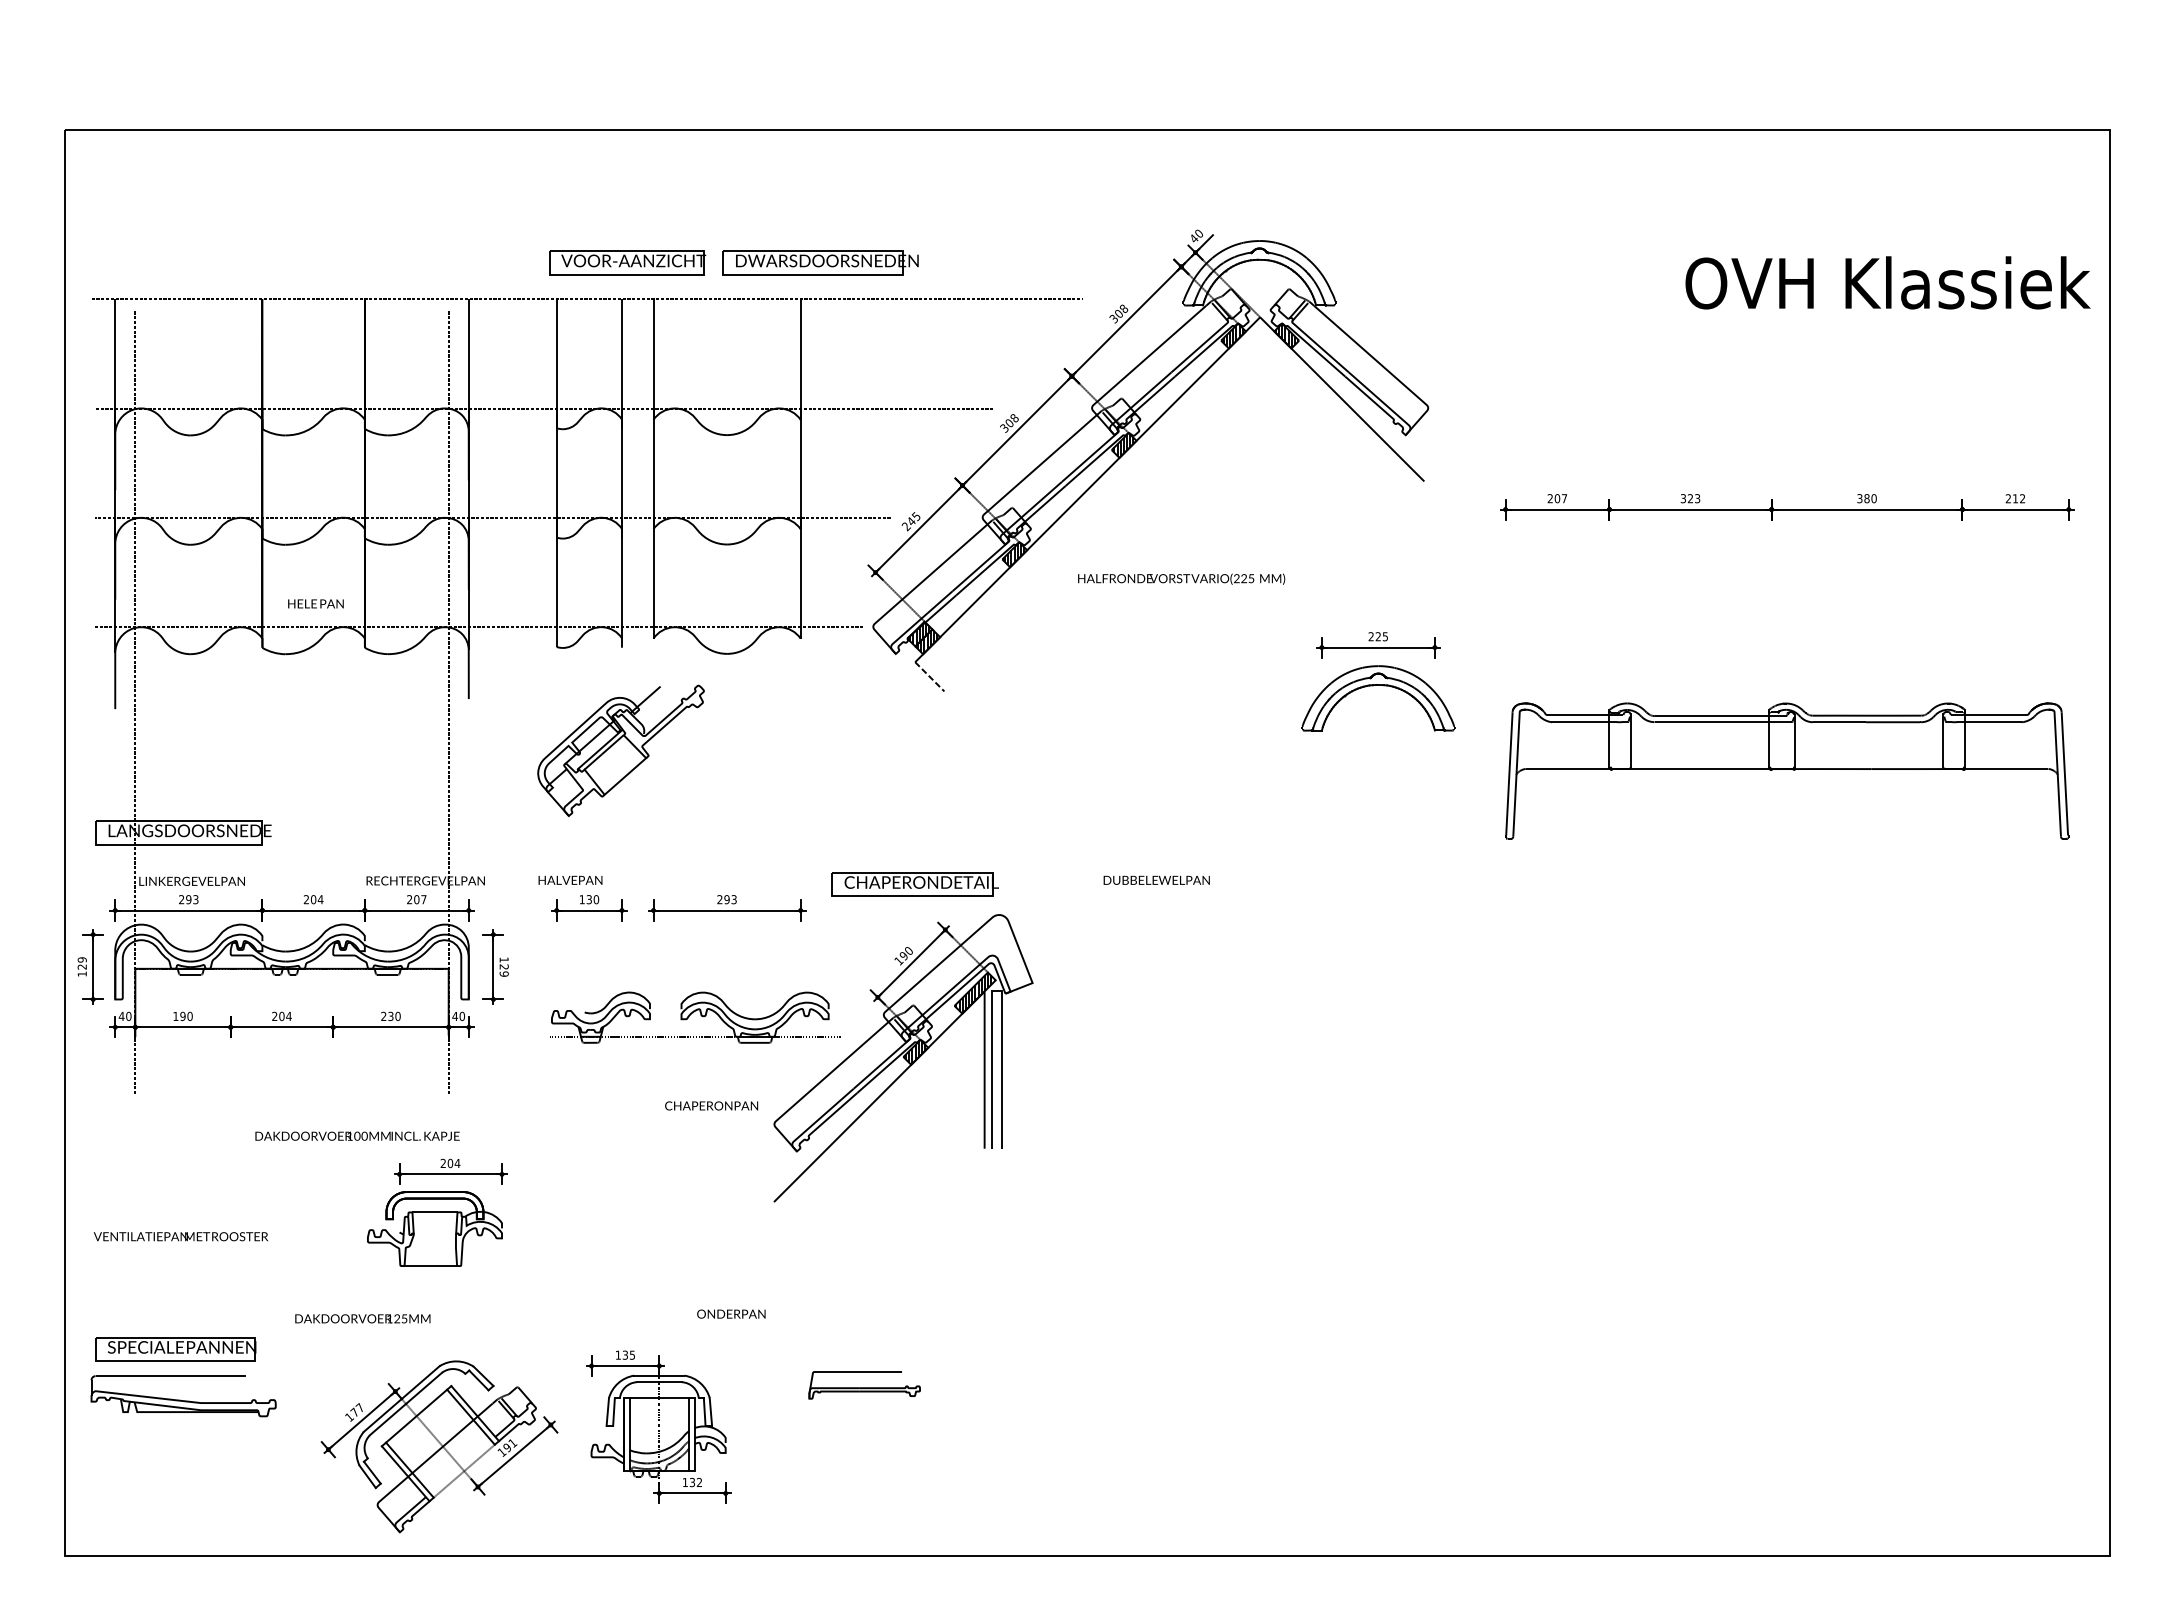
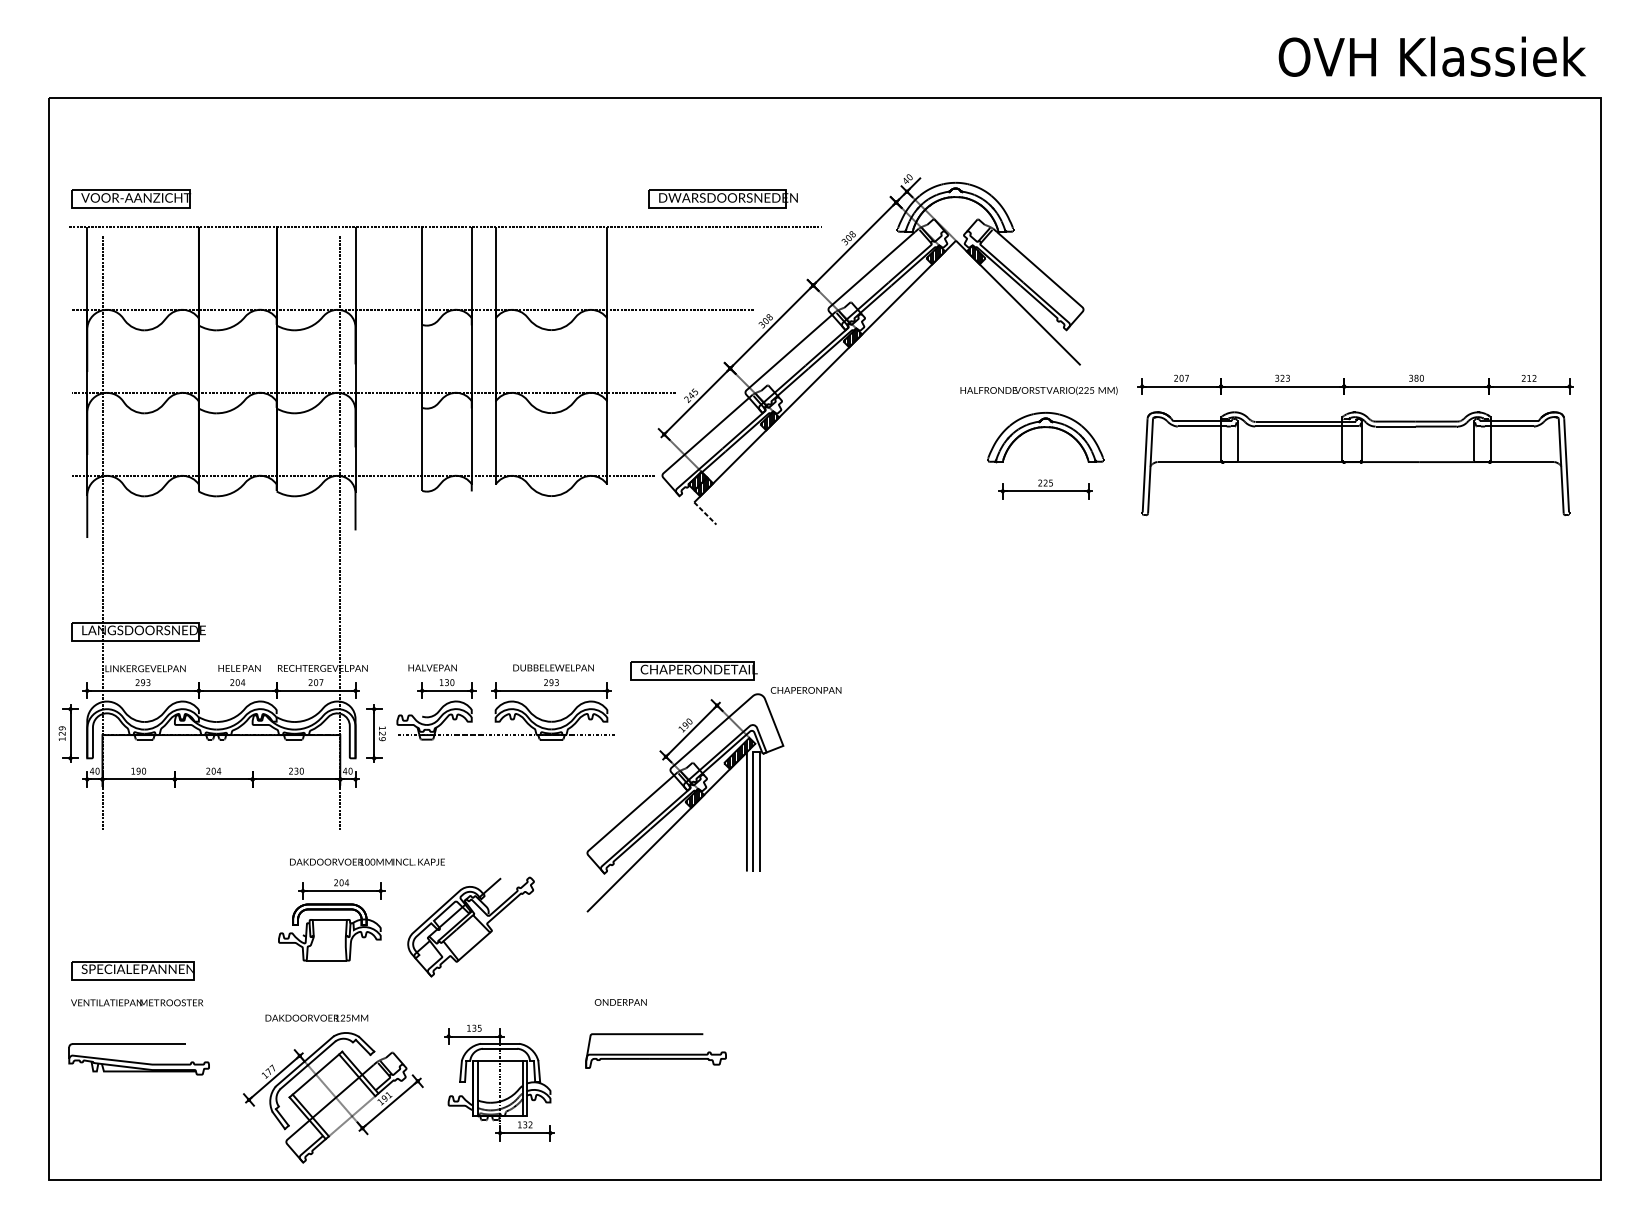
part: (627, 262) -> (131, 199), moved
part: (820, 262) -> (723, 199), moved
text: (1887, 282) -> (1432, 56), moved
text: (1181, 578) -> (1038, 390), moved
text: (315, 603) -> (239, 668), moved
part: (1378, 685) -> (1045, 427), moved
part: (620, 750) -> (470, 926), moved
part: (1787, 770) -> (1356, 463), moved
text: (1156, 879) -> (553, 667), moved
part: (695, 1017) -> (506, 720), moved
text: (711, 1105) -> (806, 690), moved
text: (357, 1135) -> (367, 861), moved
text: (180, 1236) -> (136, 1002), moved
text: (731, 1313) -> (620, 1001), moved
text: (362, 1318) -> (316, 1017), moved
part: (175, 1349) -> (132, 970), moved
part: (864, 1385) -> (655, 1051), size x1.67

